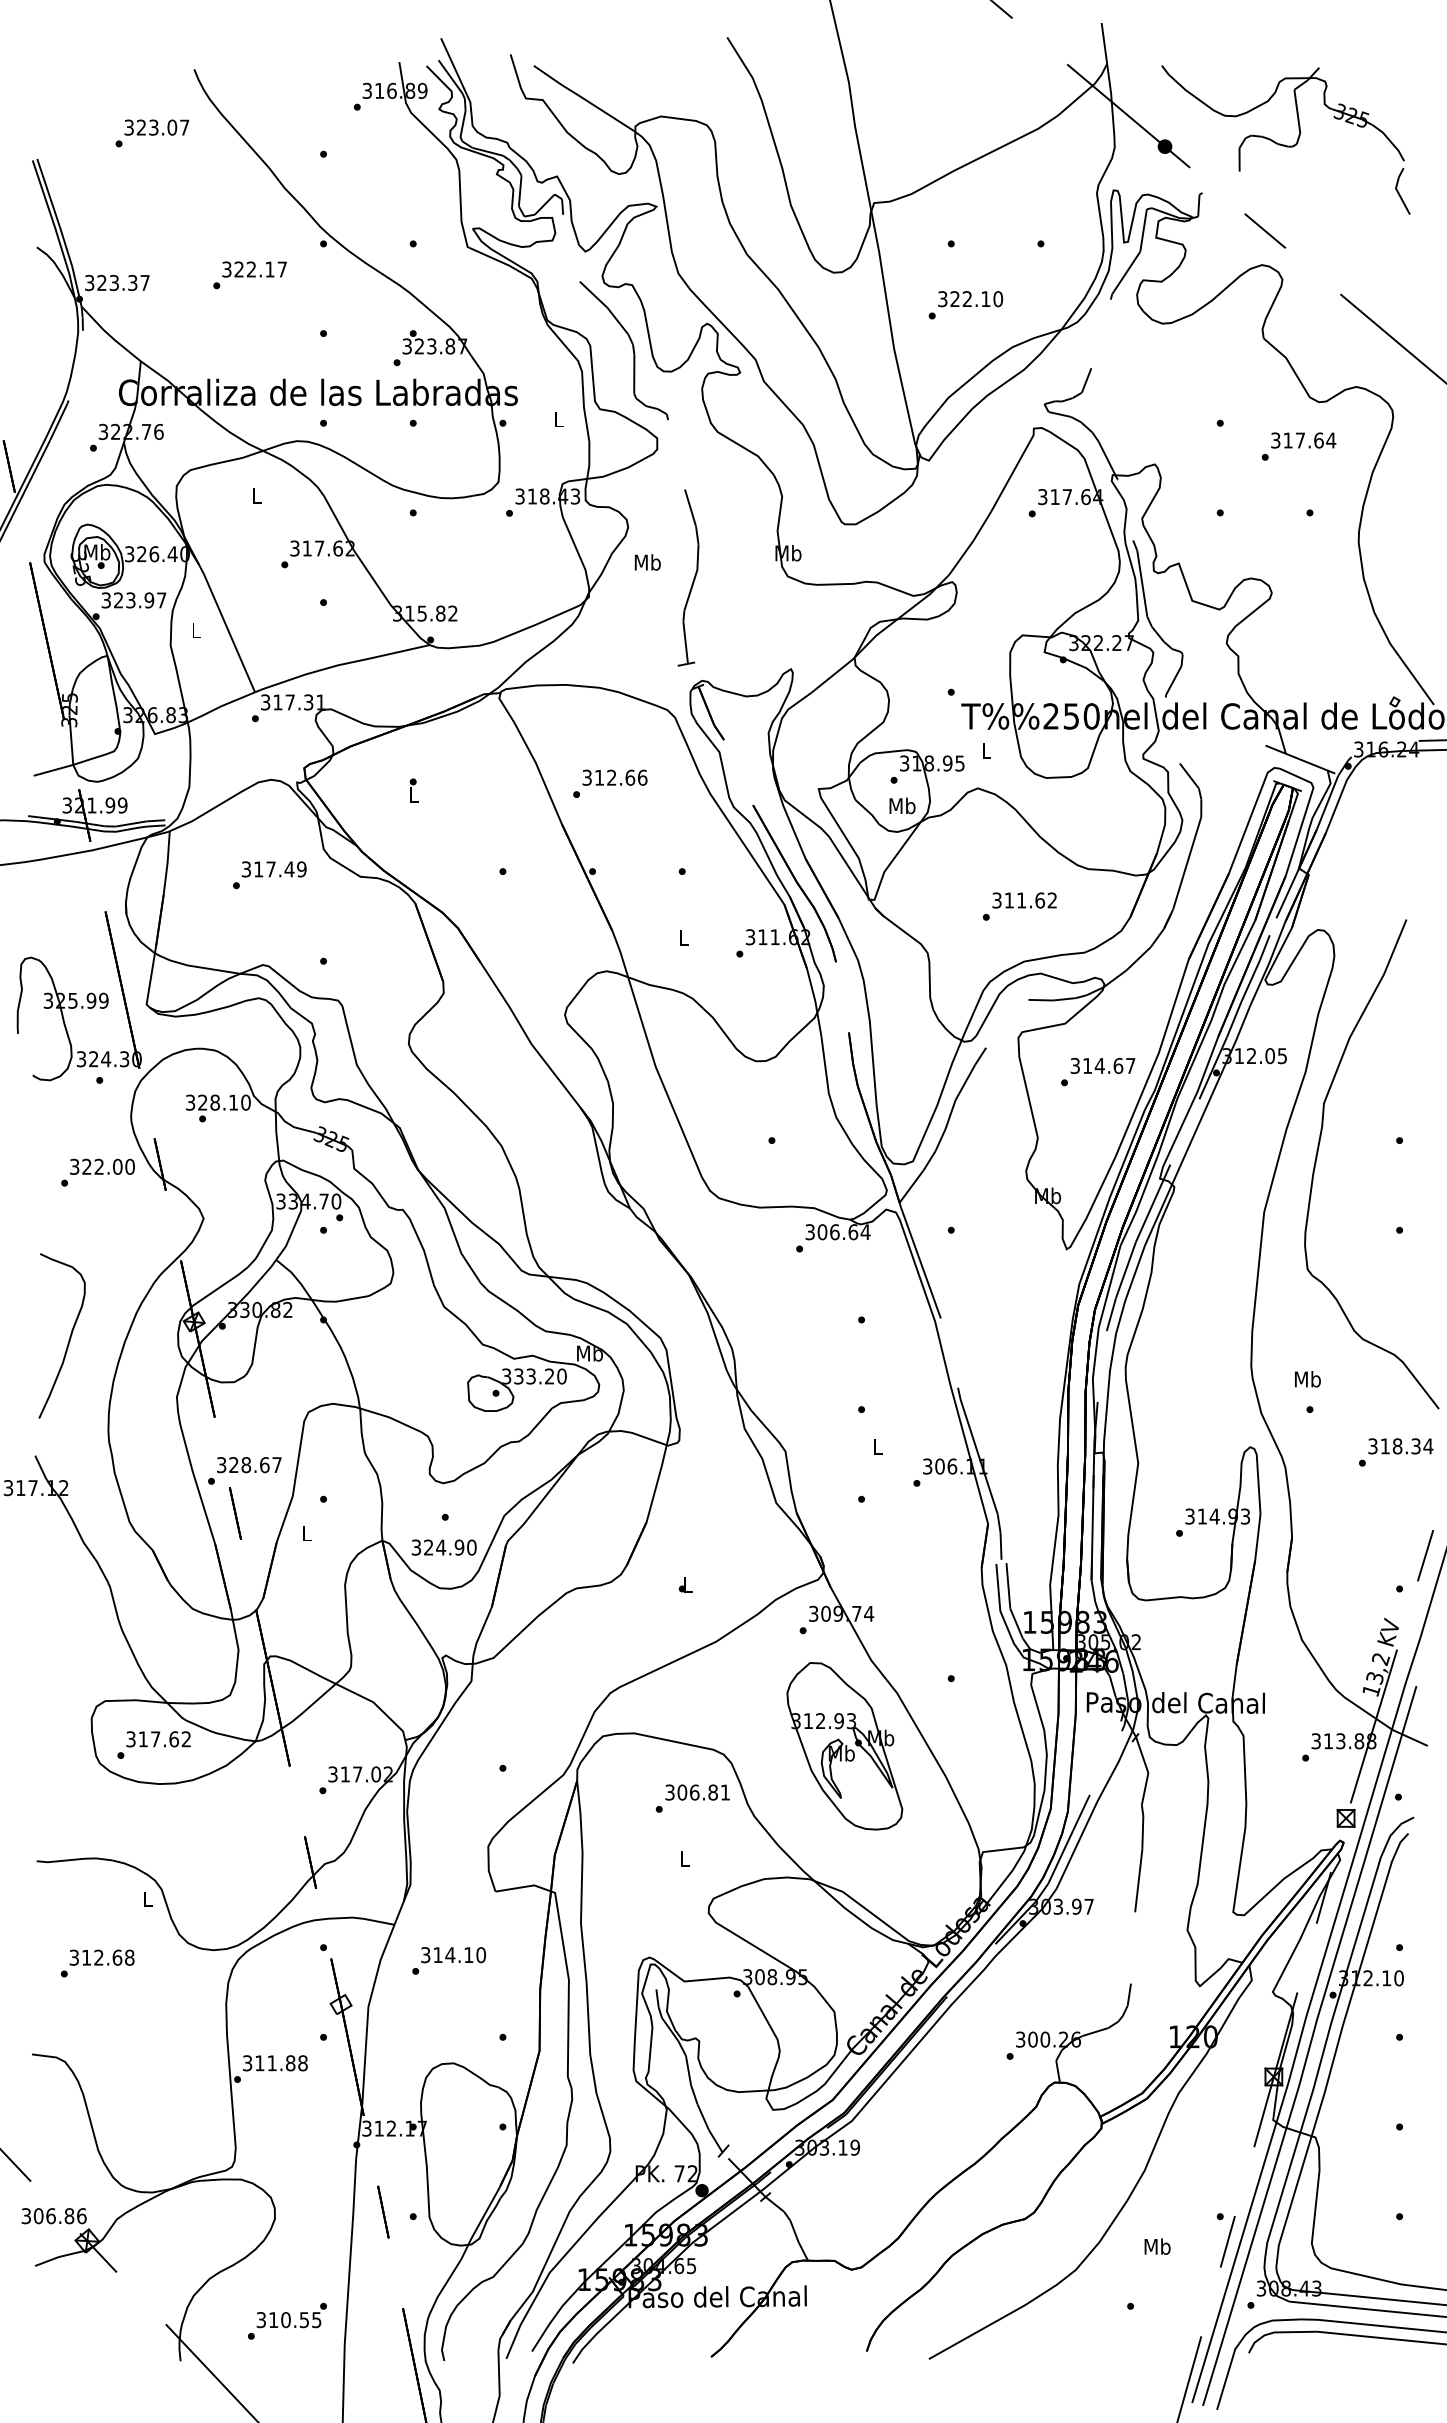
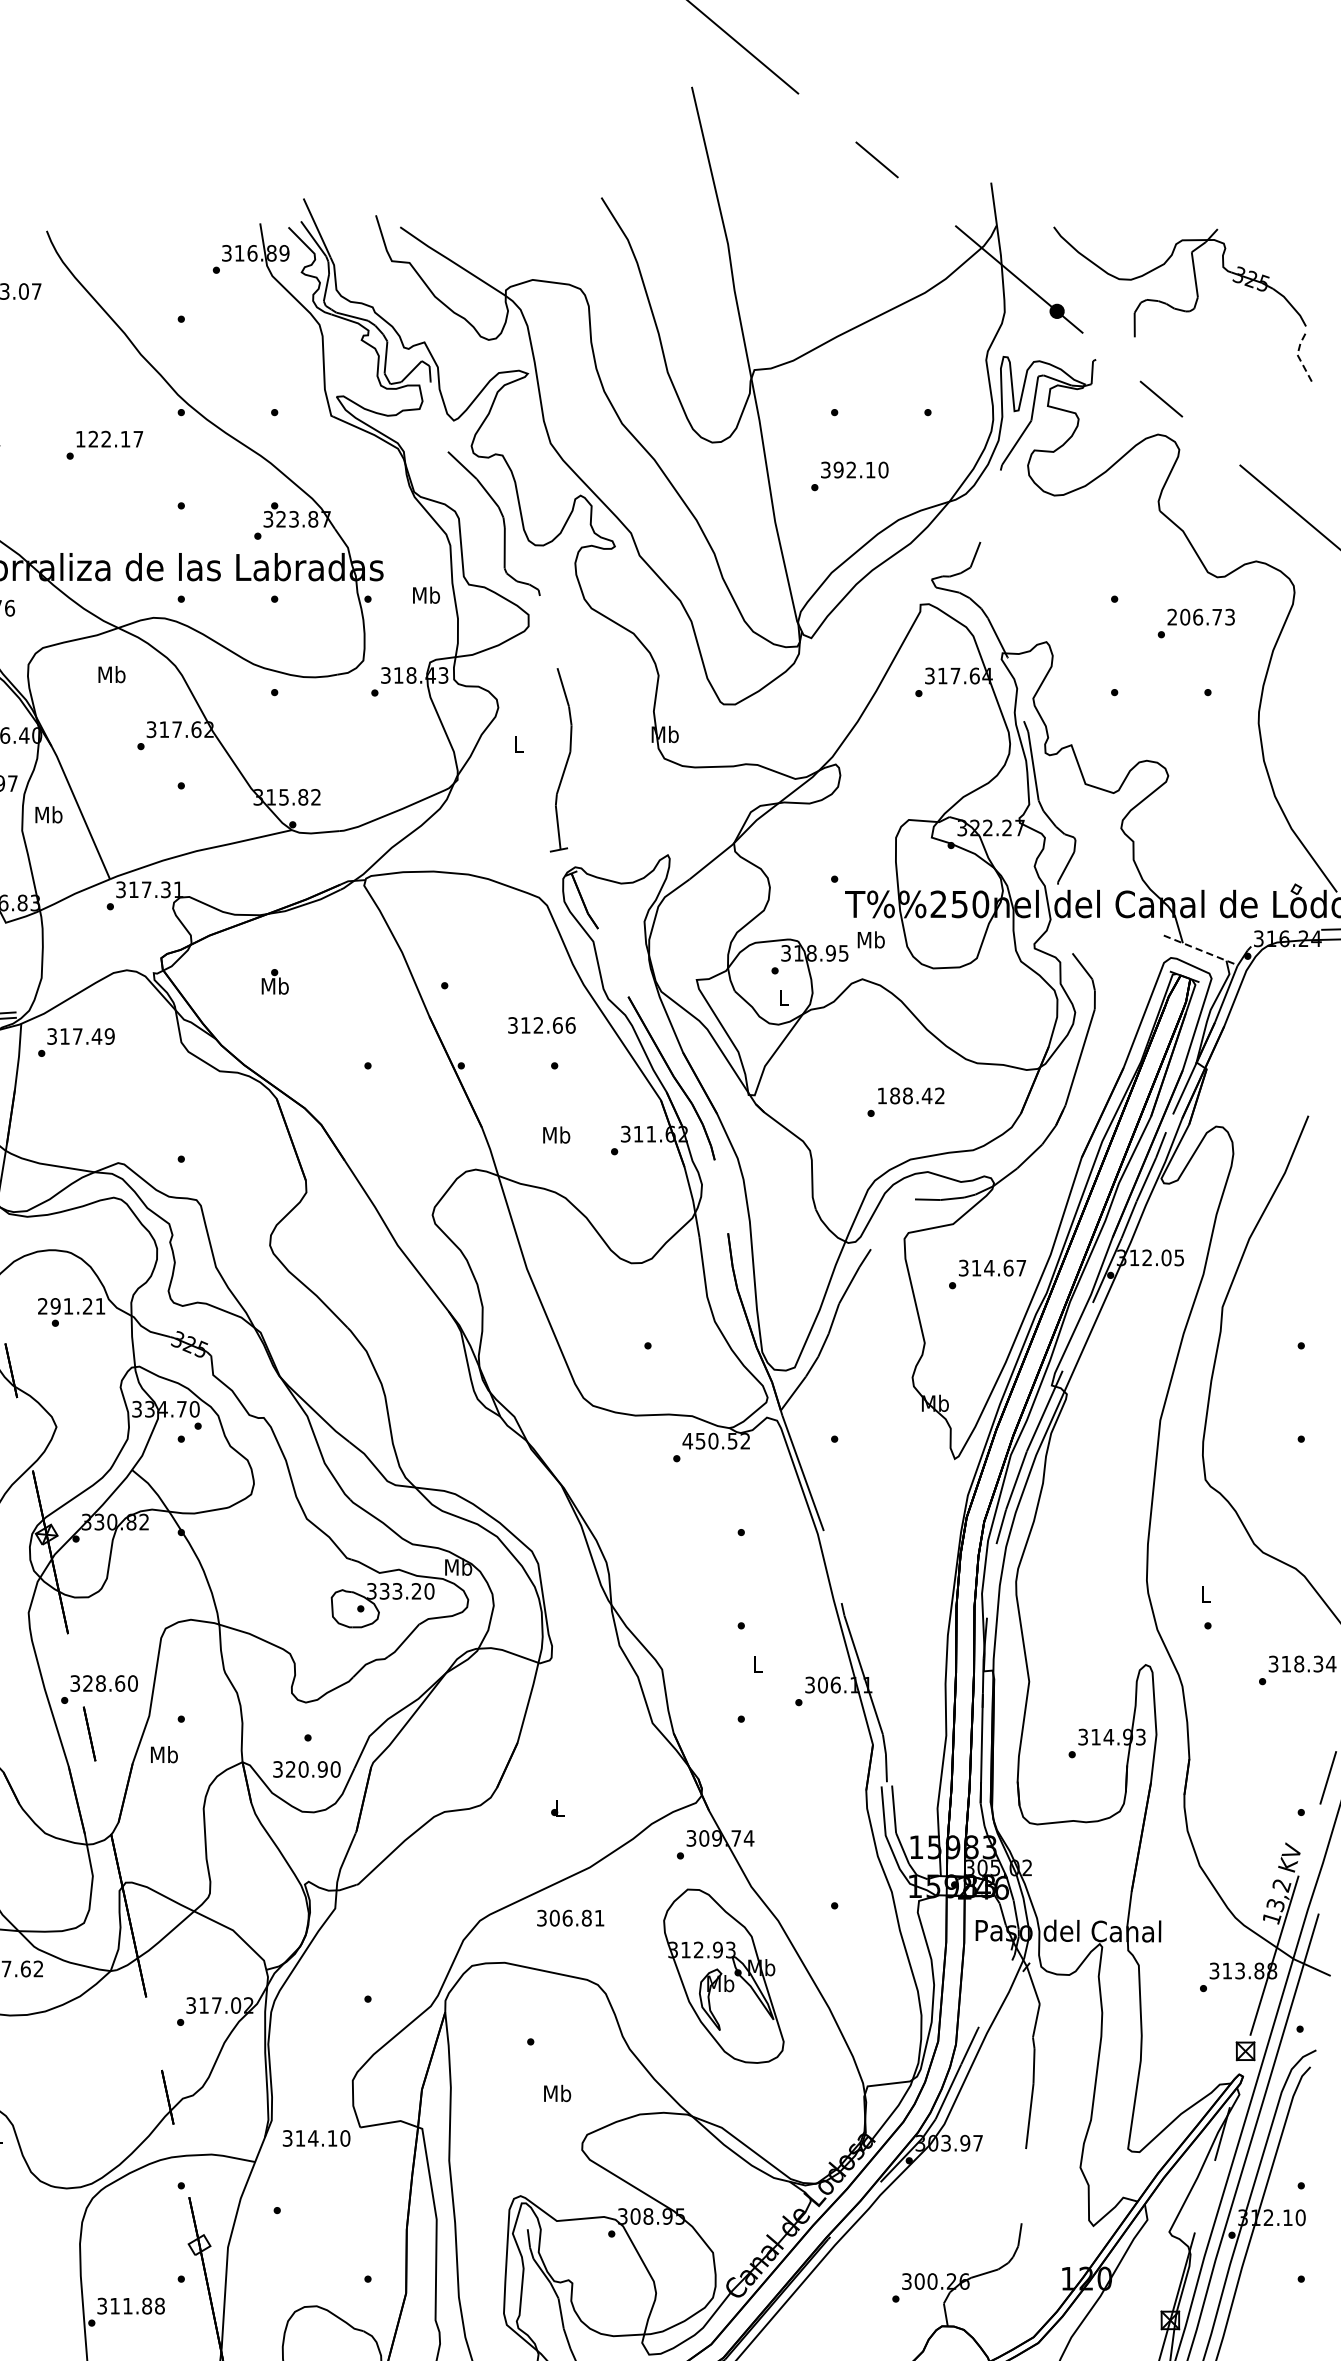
line: (1397, 191) -> (1299, 358), solid -> dashed
text: (226, 269) -> (80, 439), 322.17 -> 122.17
text: (954, 299) -> (838, 470), 322.10 -> 392.10
text: (559, 419) -> (426, 595), L -> Mb
text: (1303, 440) -> (1201, 617), 317.64 -> 206.73
text: (256, 495) -> (111, 674), L -> Mb
text: (647, 562) -> (518, 744), Mb -> L
text: (196, 630) -> (49, 814), L -> Mb
text: (986, 750) -> (871, 939), L -> Mb
line: (1300, 759) -> (1198, 949), solid -> dashed
text: (614, 777) -> (541, 1025), moved
text: (413, 794) -> (274, 985), L -> Mb
text: (902, 805) -> (783, 997), Mb -> L
text: (269, 875) -> (76, 1042), moved
text: (1018, 900) -> (904, 1095), 311.62 -> 188.42
text: (684, 937) -> (556, 1134), L -> Mb
text: (218, 1102) -> (71, 1306), 328.10 -> 291.21
text: (837, 1232) -> (716, 1441), 306.64 -> 450.52
text: (1307, 1379) -> (1205, 1594), Mb -> L
text: (276, 1465) -> (132, 1683), 328.67 -> 328.60
text: (307, 1533) -> (164, 1754), L -> Mb
text: (441, 1547) -> (304, 1769), 324.90 -> 320.90
text: (697, 1792) -> (570, 1918), moved
text: (685, 1858) -> (558, 2093), L -> Mb
text: (453, 1955) -> (316, 2138), moved

